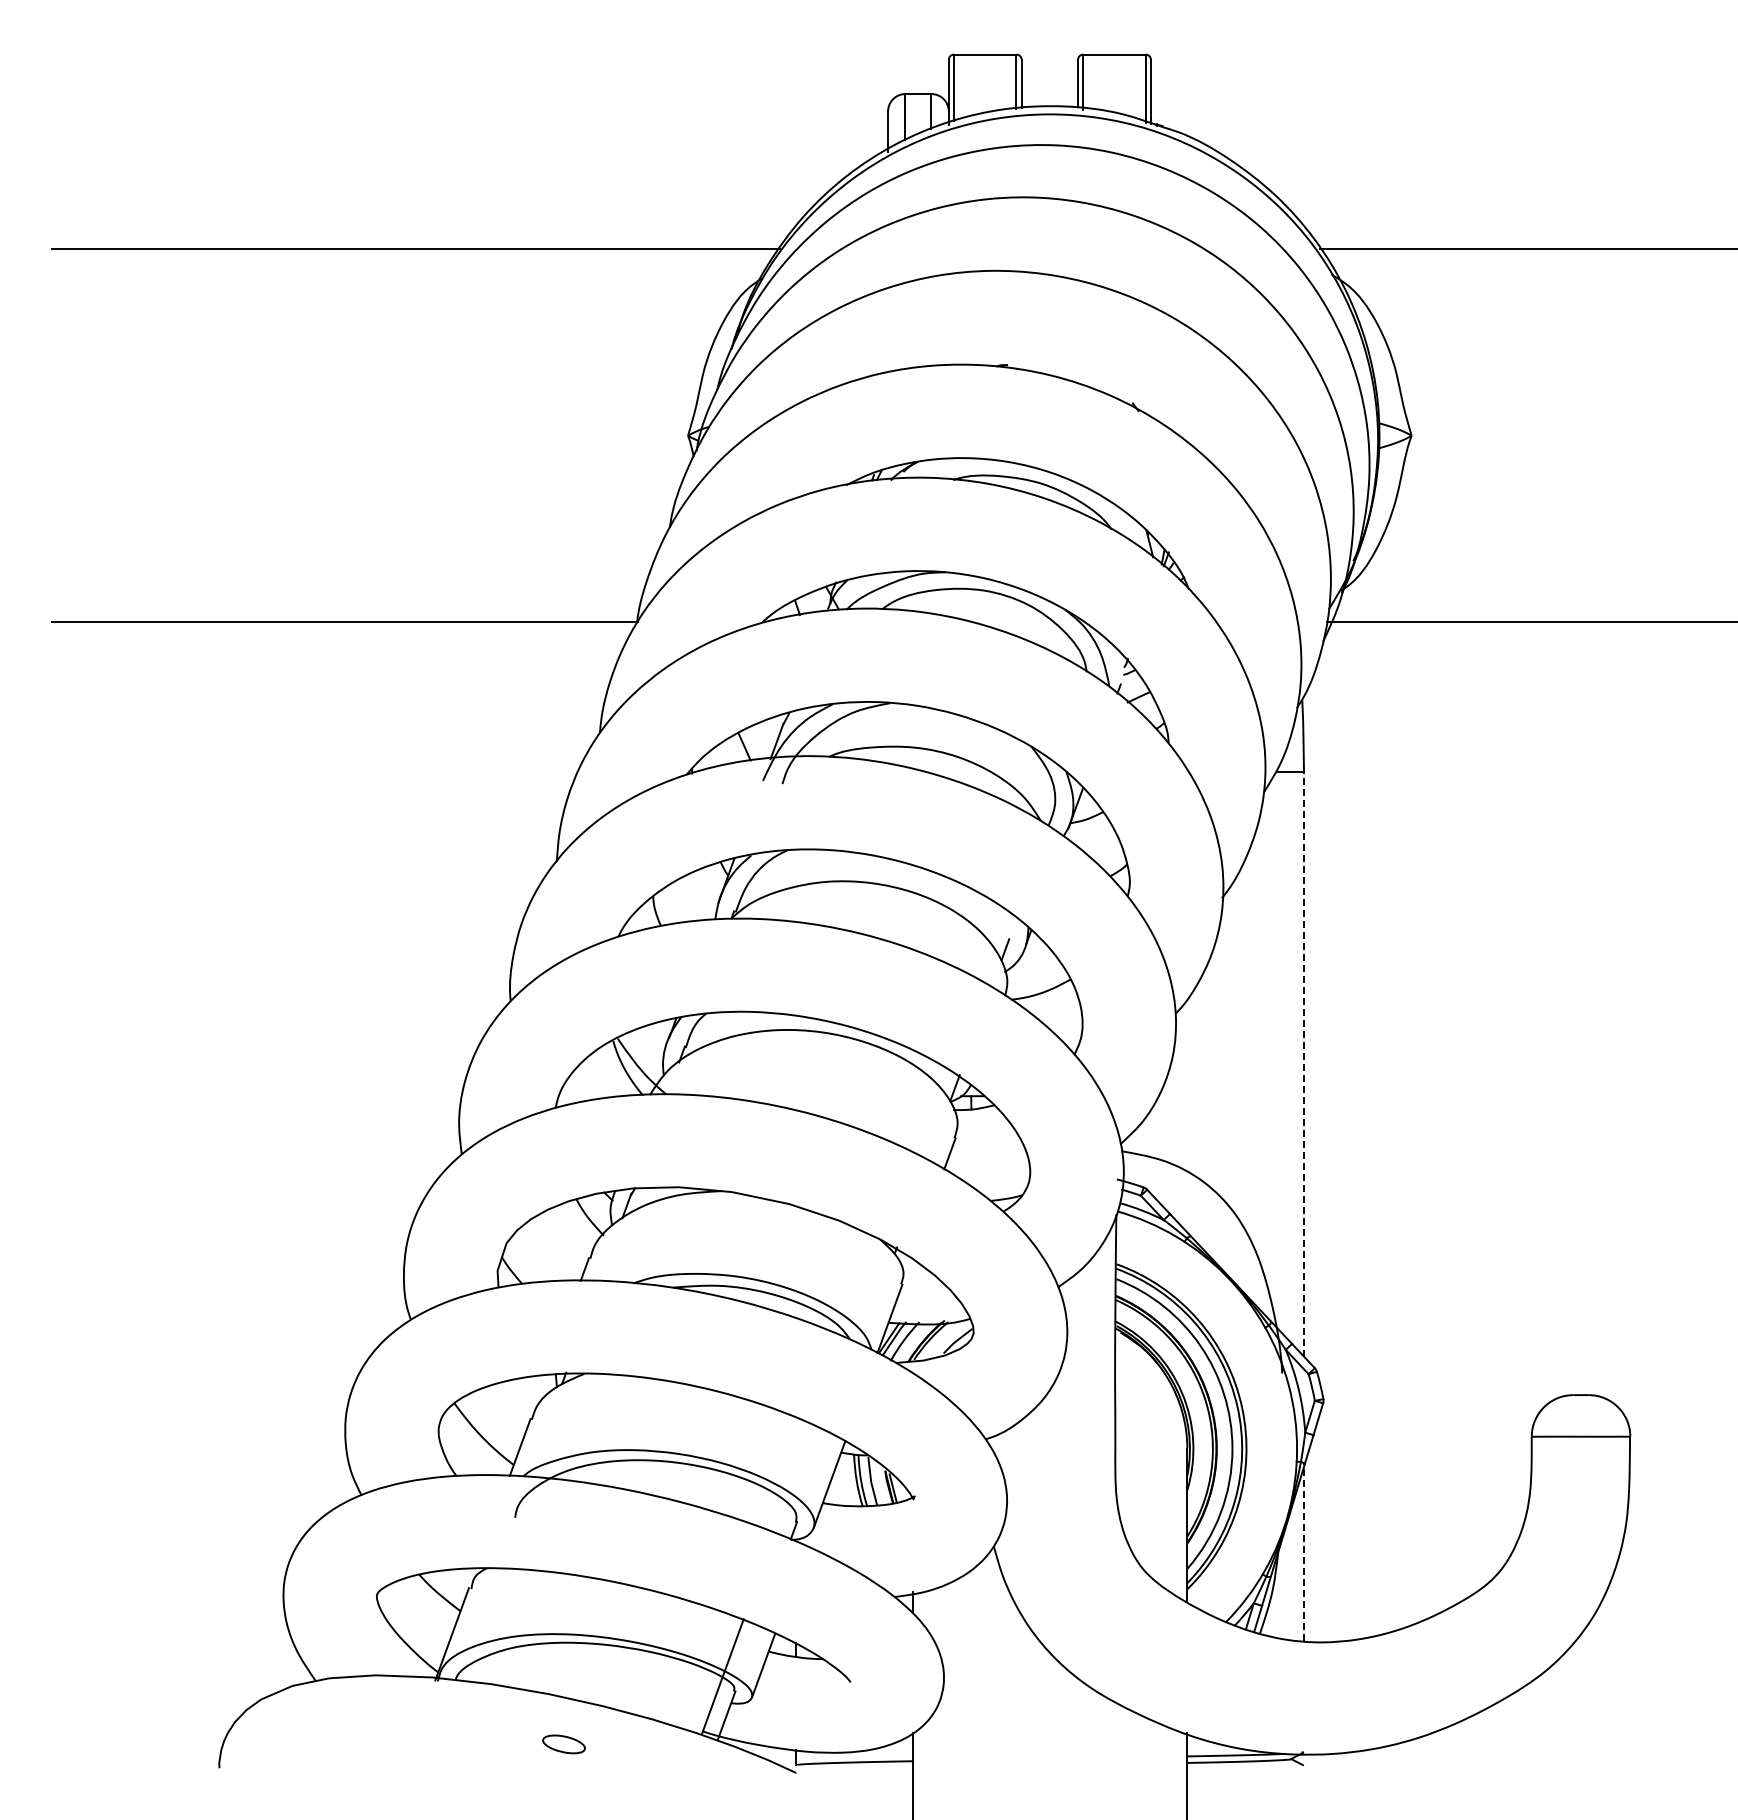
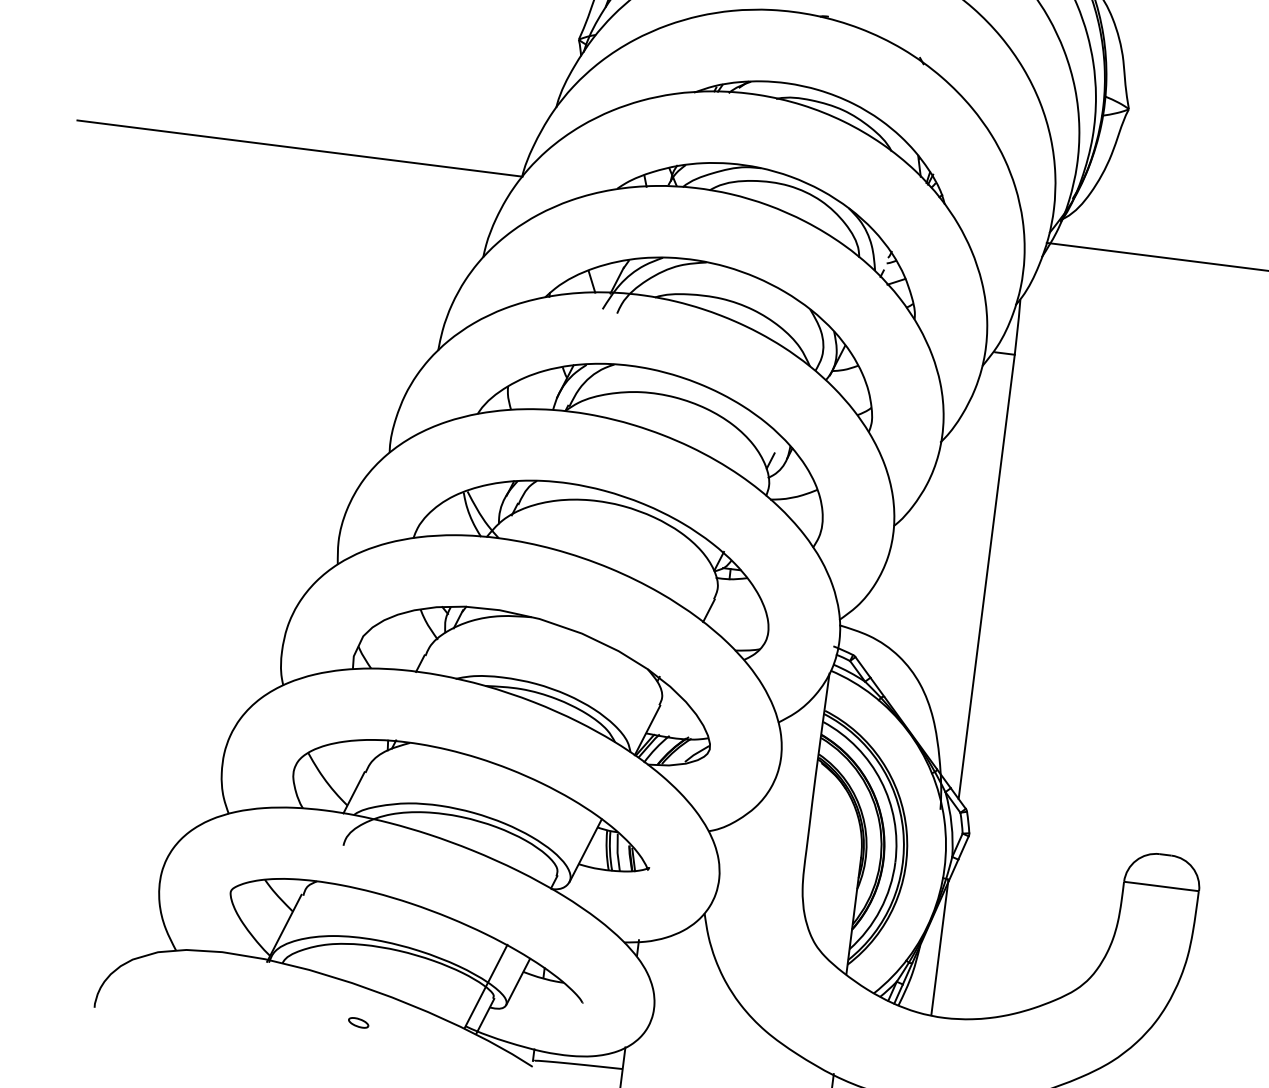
line: (1304, 1063) -> (987, 576), dashed -> solid
line: (1304, 1551) -> (940, 947), dashed -> solid
part: (563, 1744) -> (358, 1022), size x0.62

